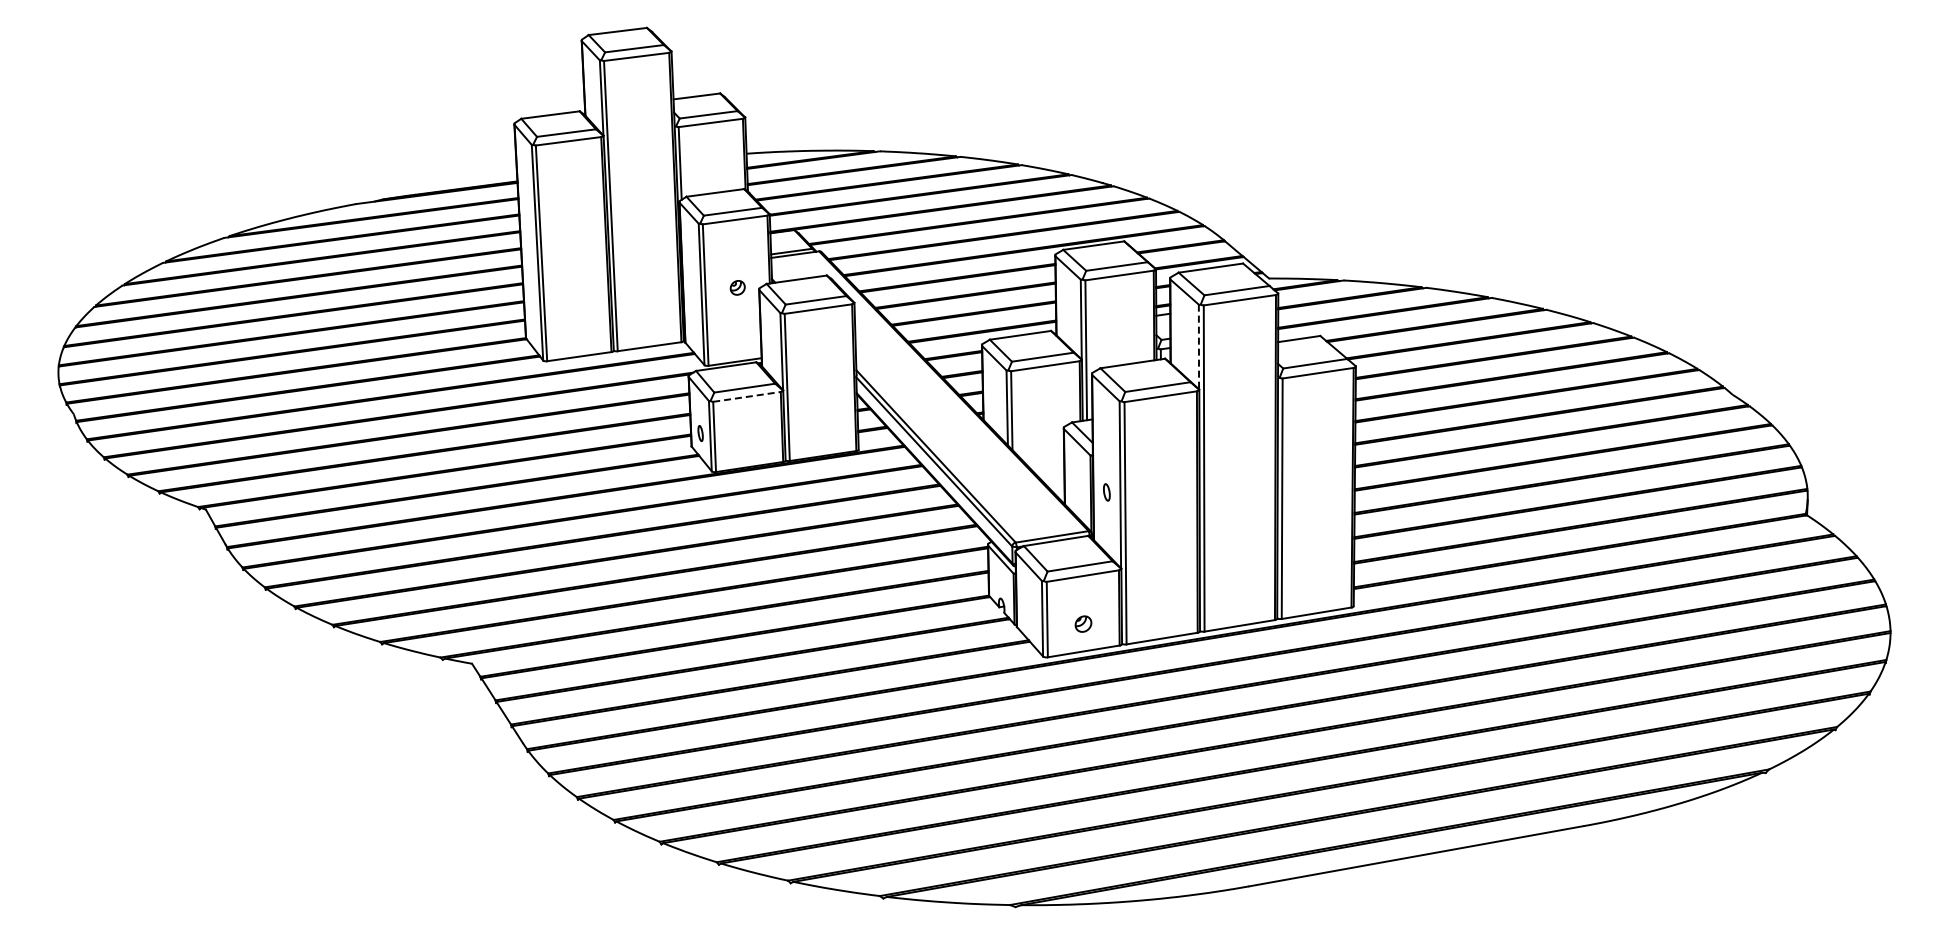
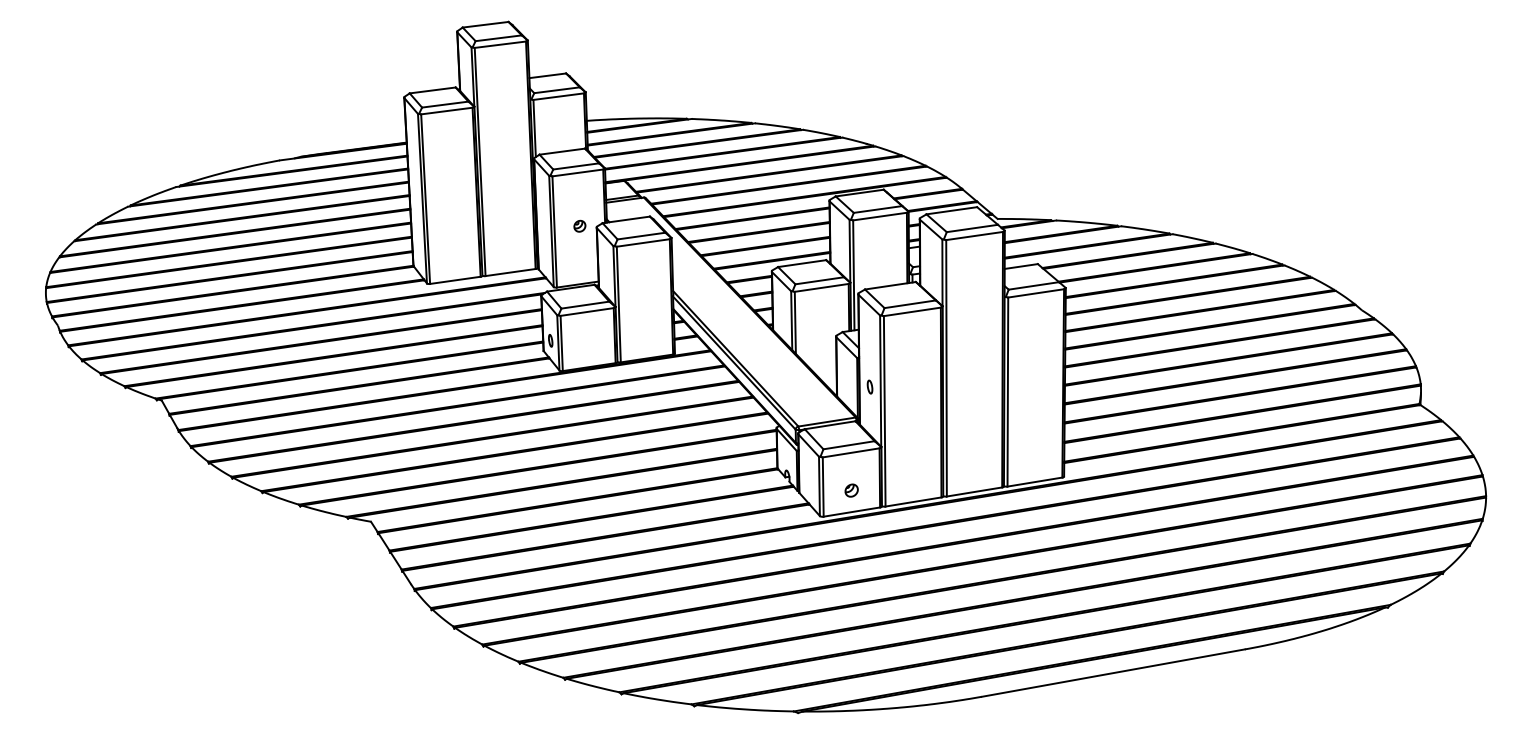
line: (1198, 347) -> (942, 273), dashed -> solid
line: (747, 396) -> (587, 311), dashed -> solid

